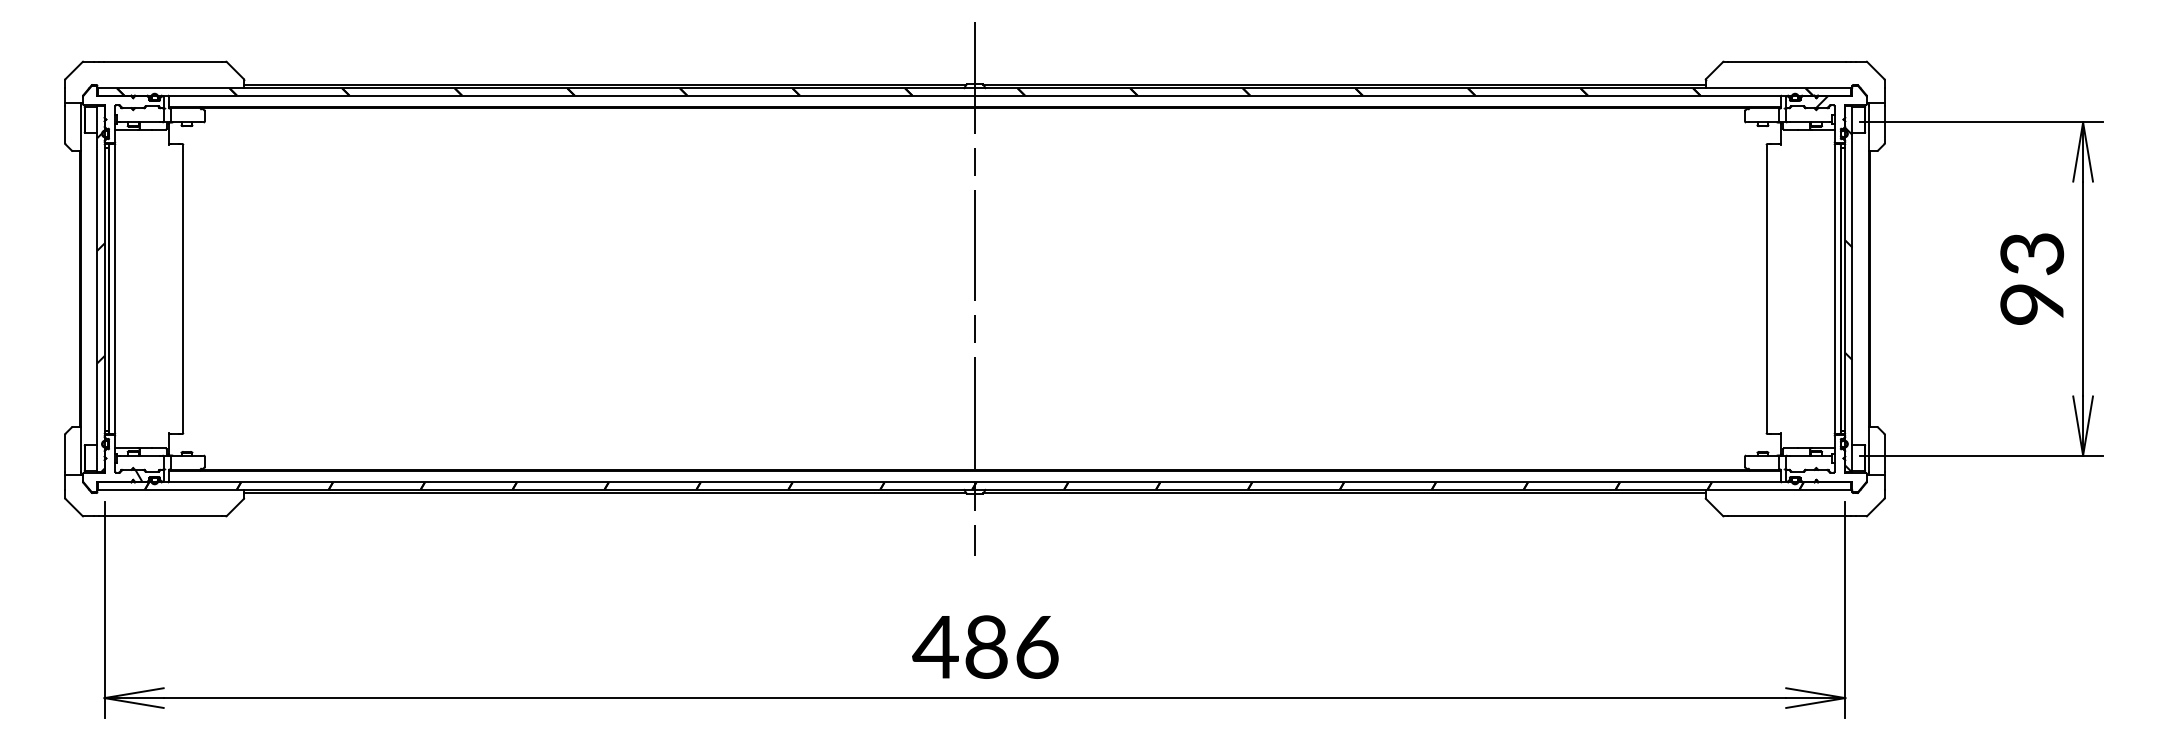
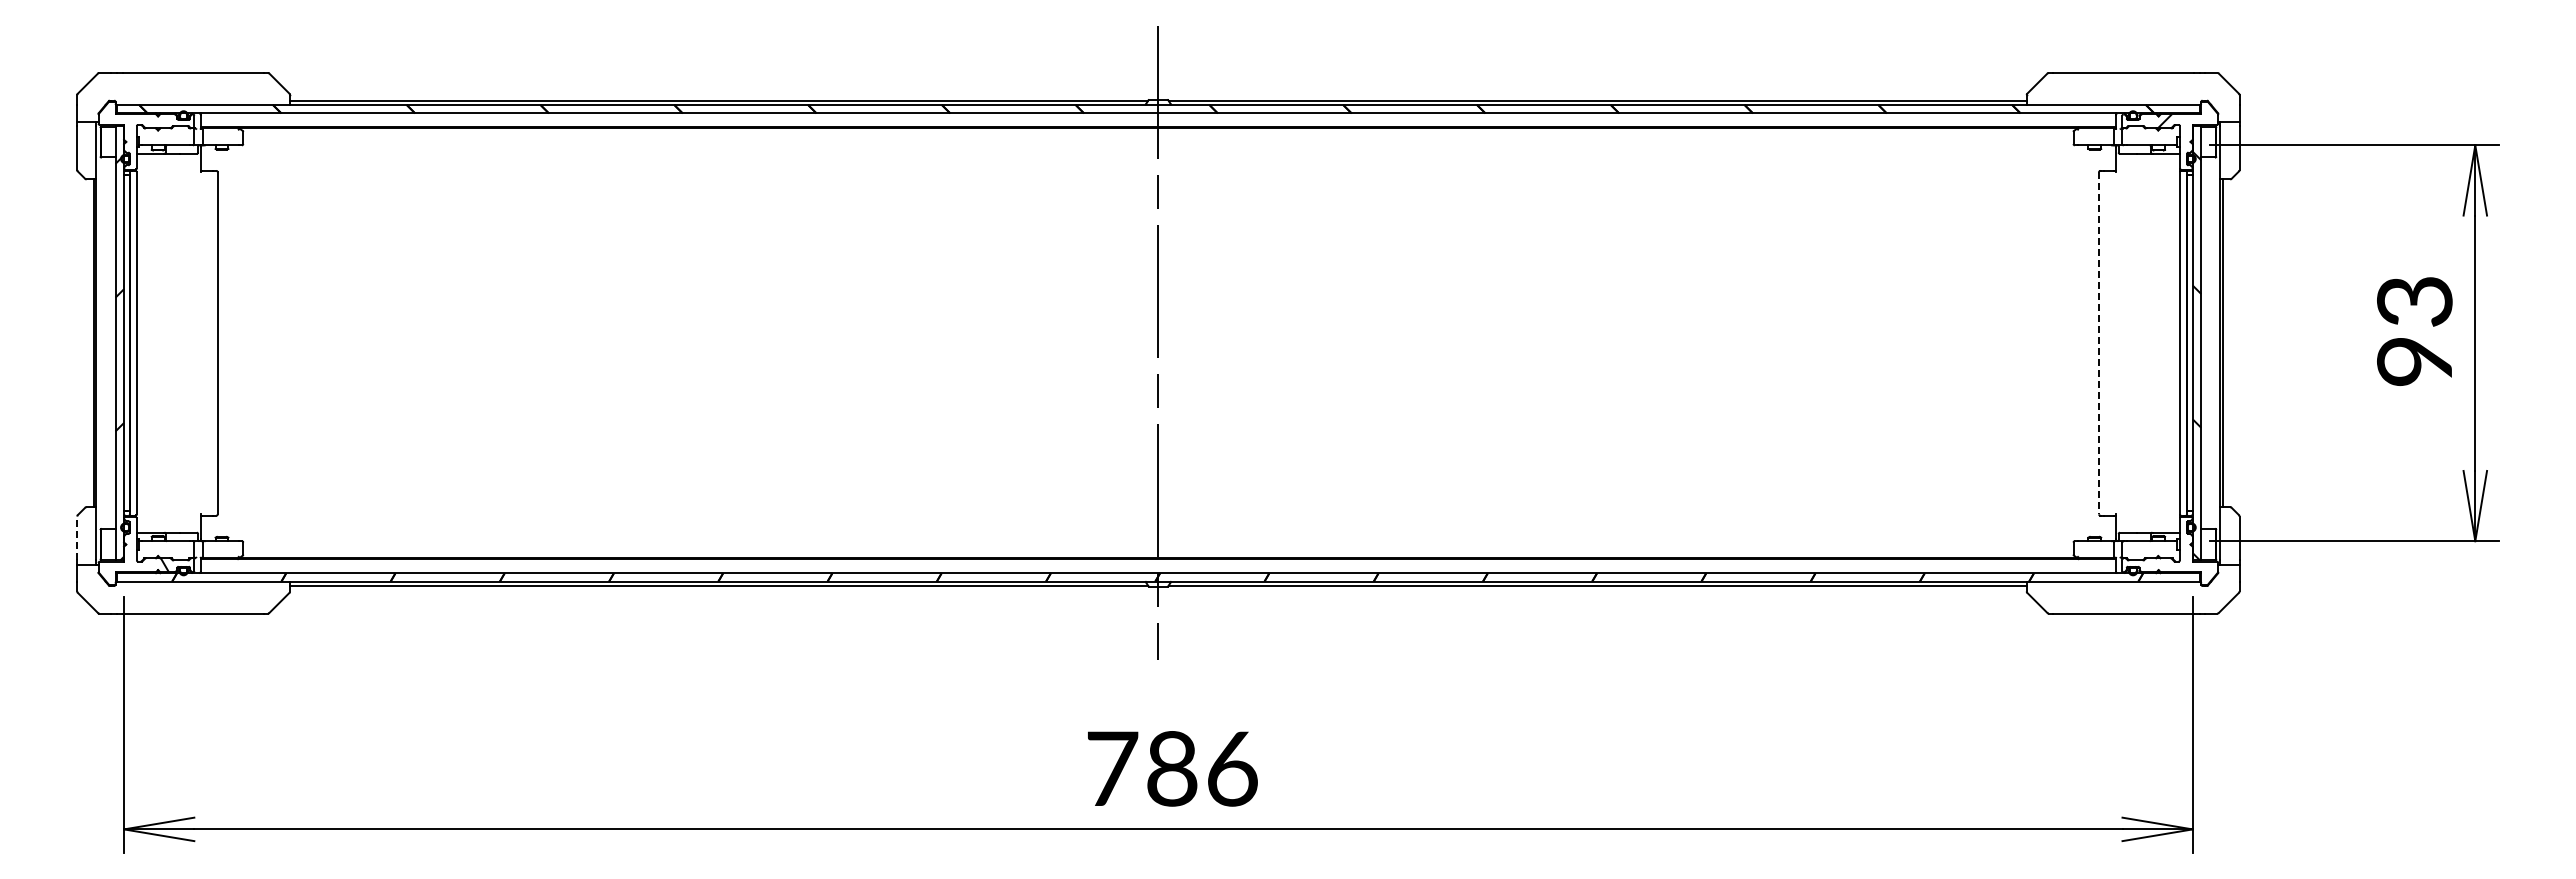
line: (1766, 289) -> (2099, 343), solid -> dashed
line: (65, 453) -> (77, 538), solid -> dashed
text: (935, 646) -> (1111, 768), 486 -> 786

